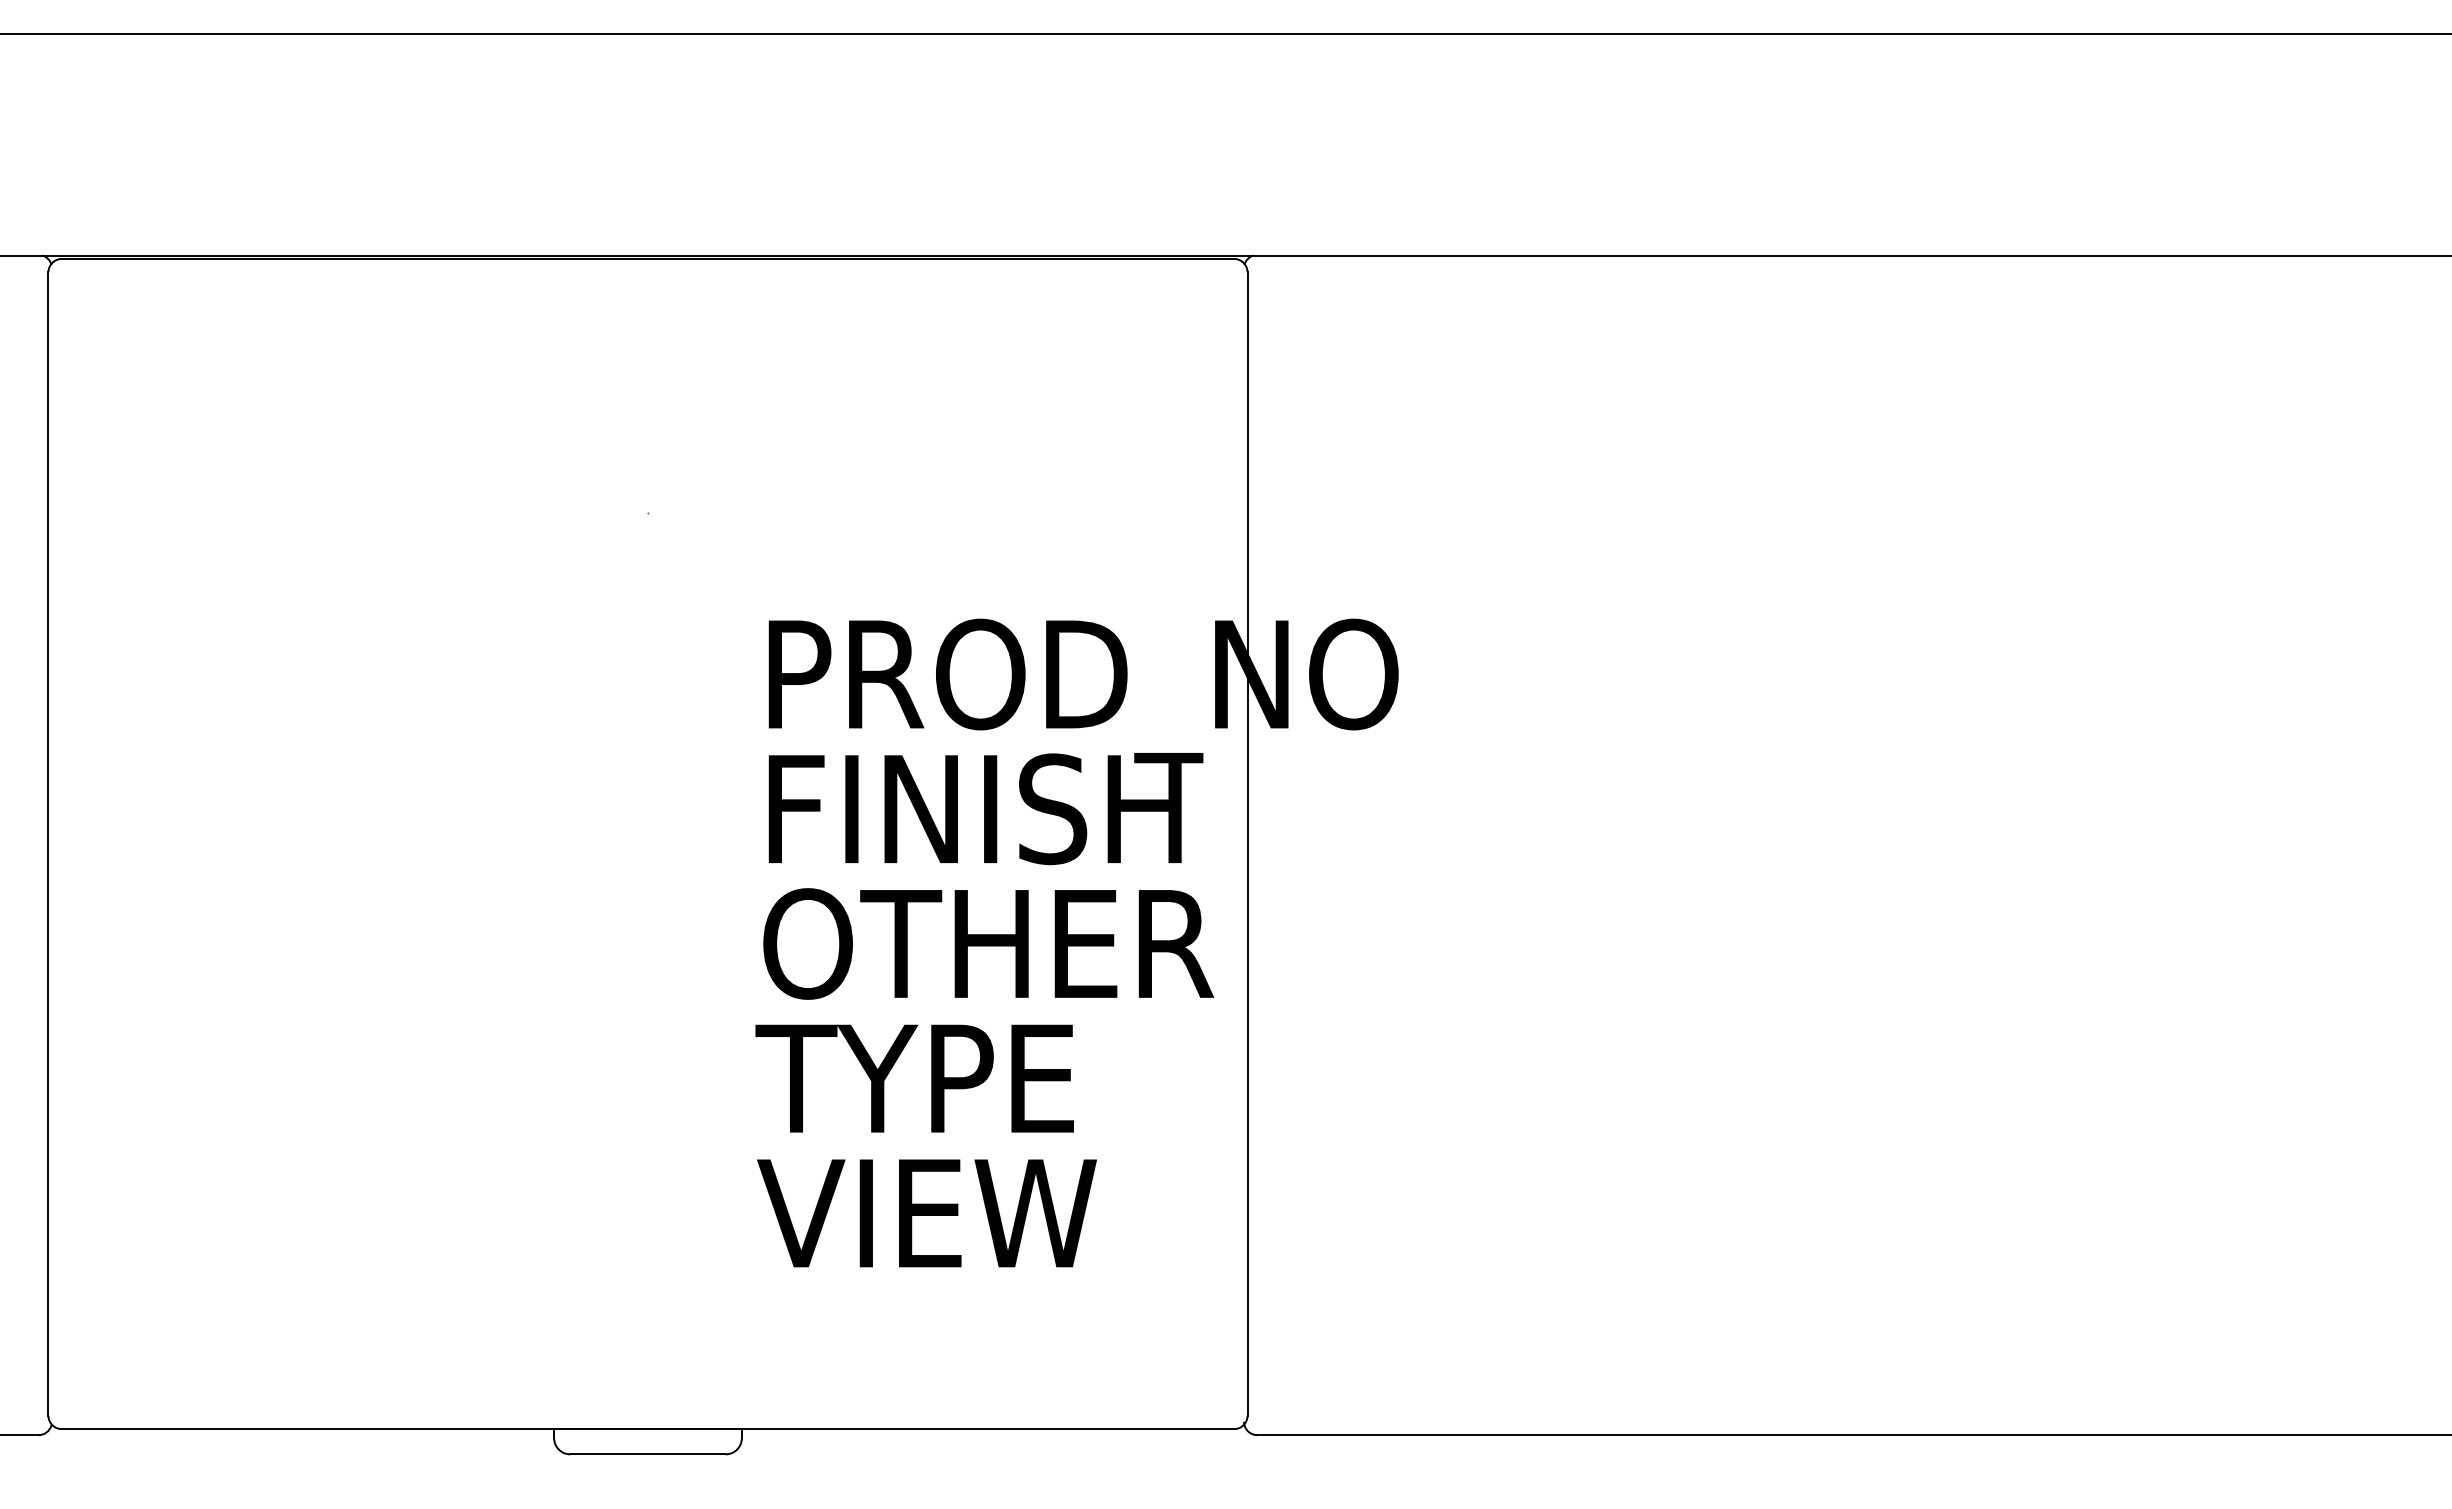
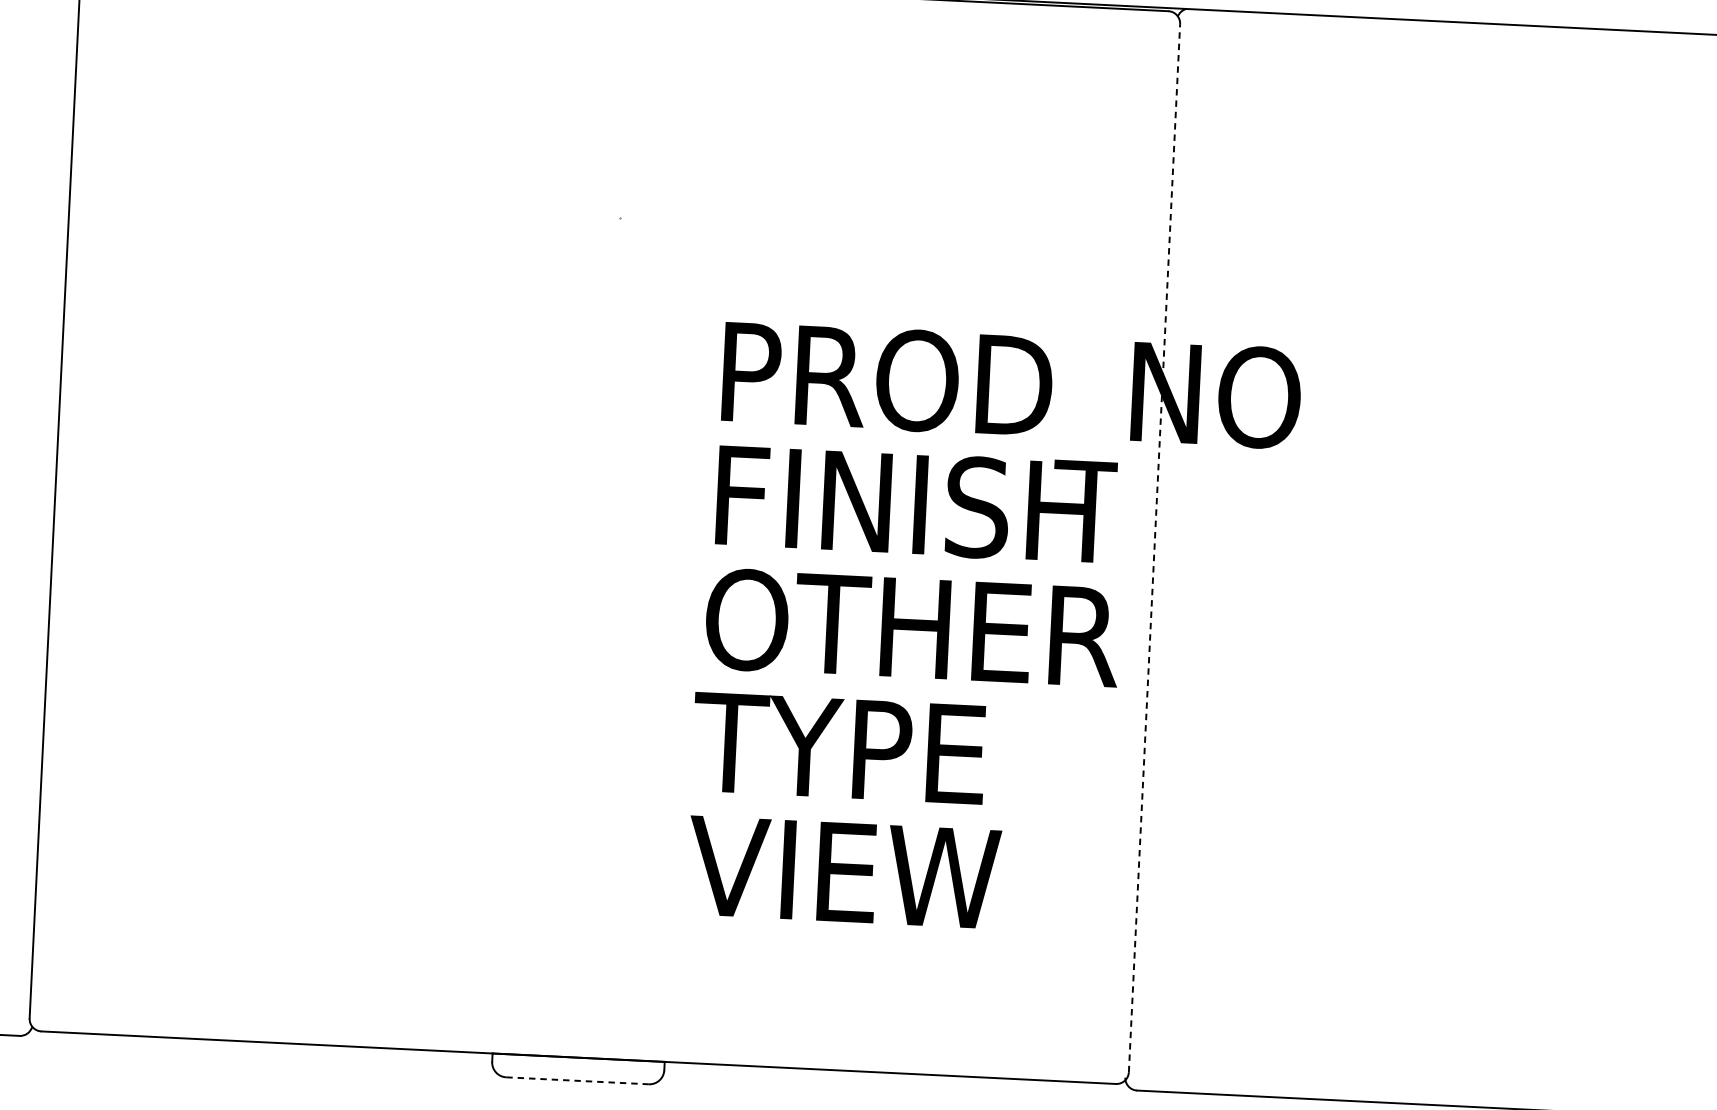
line: (1247, 844) -> (1154, 548), solid -> dashed
line: (648, 1454) -> (577, 1080), solid -> dashed

